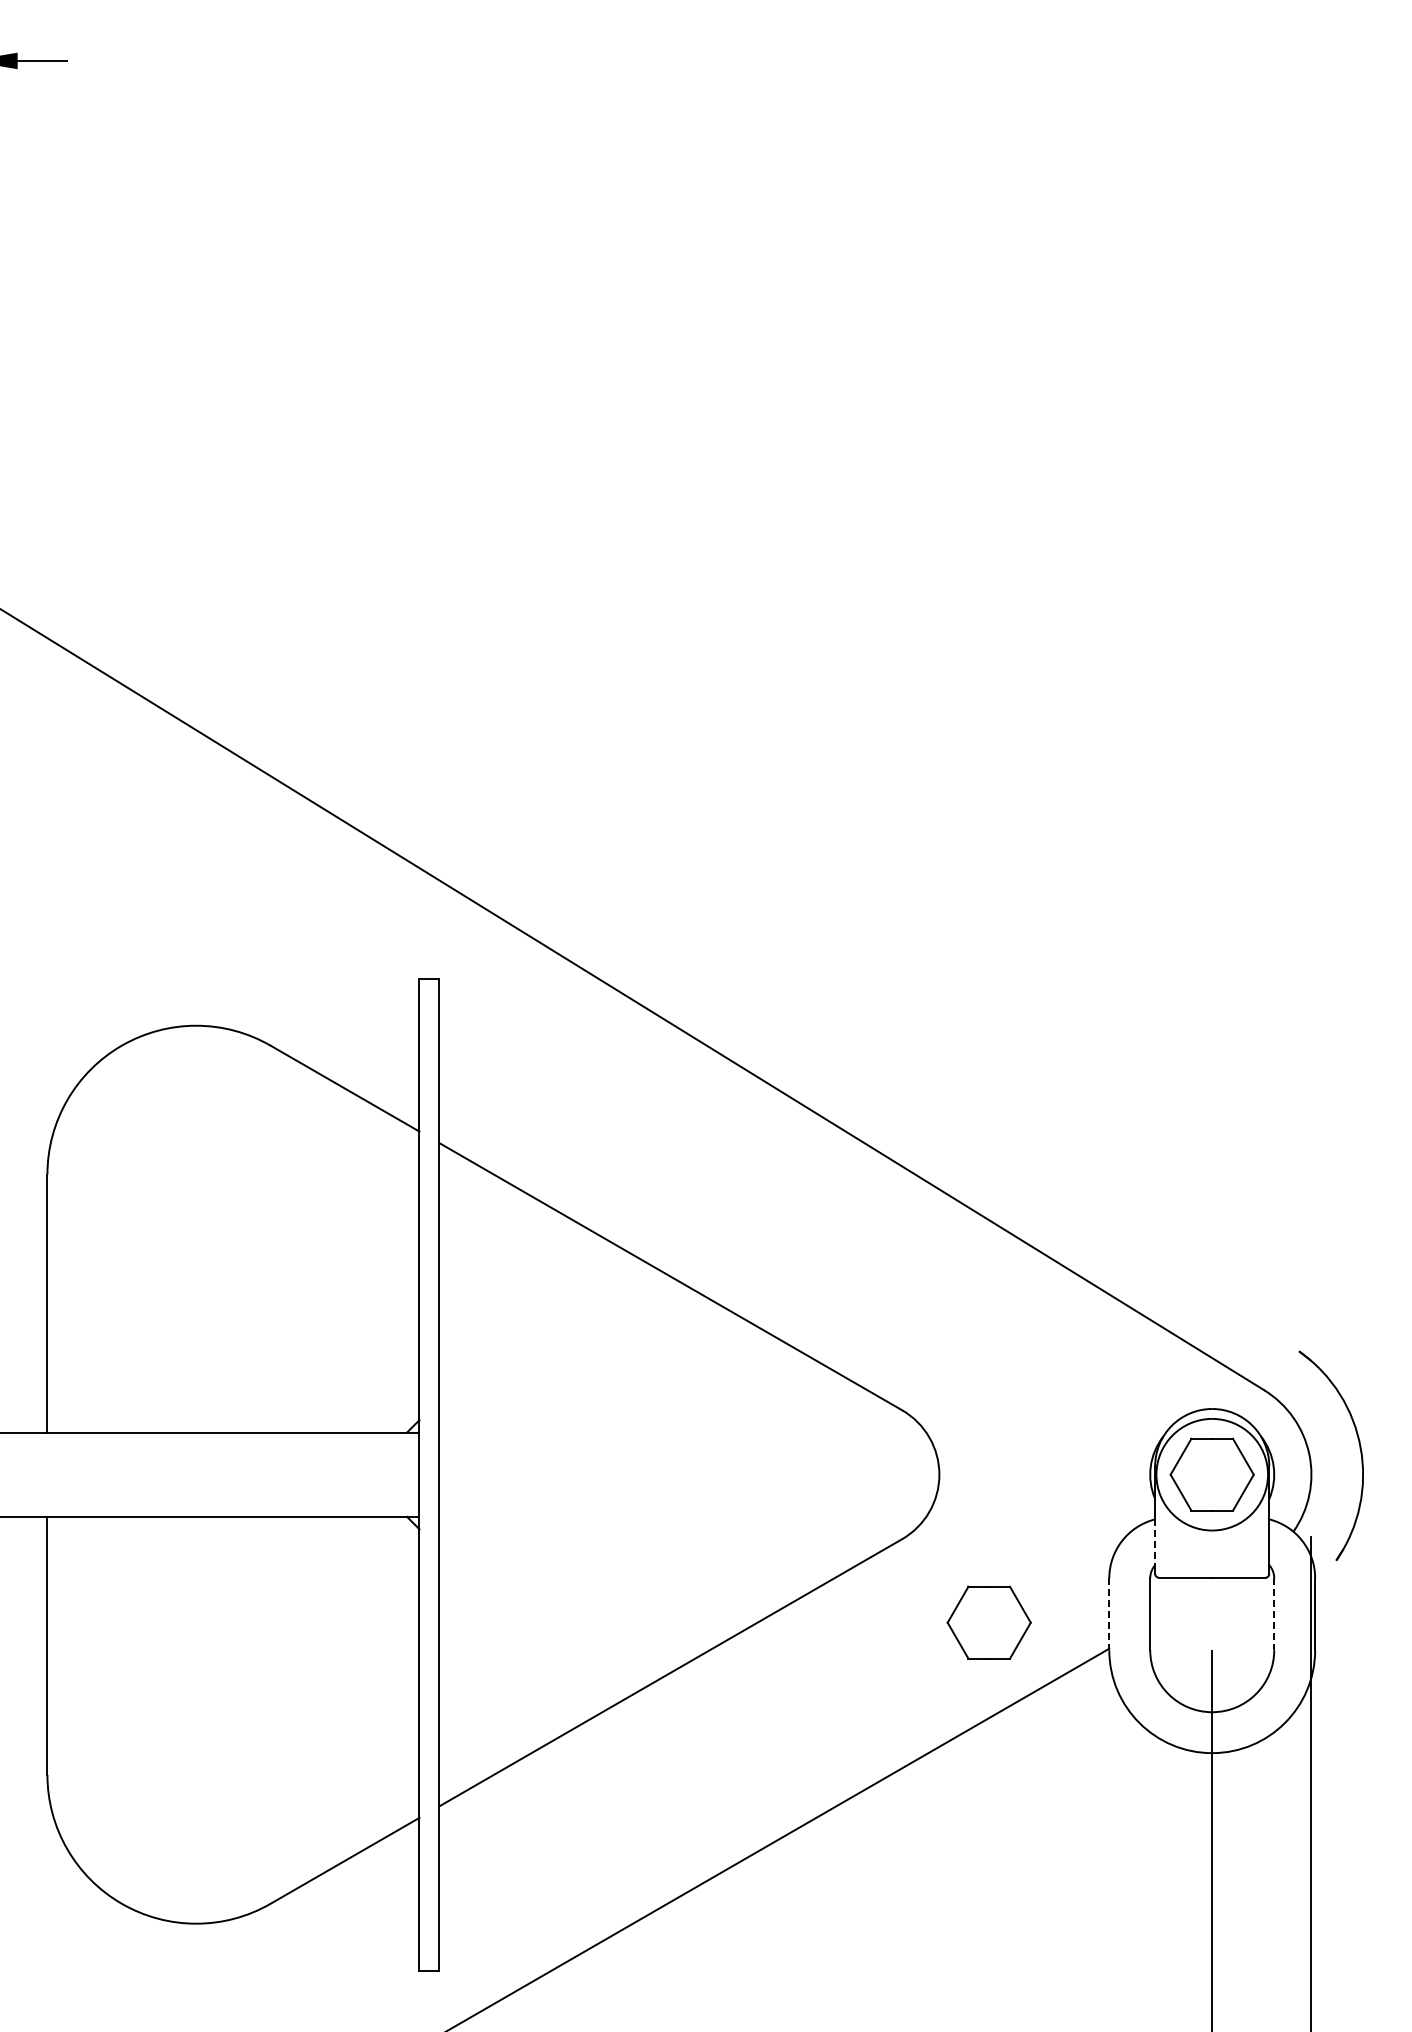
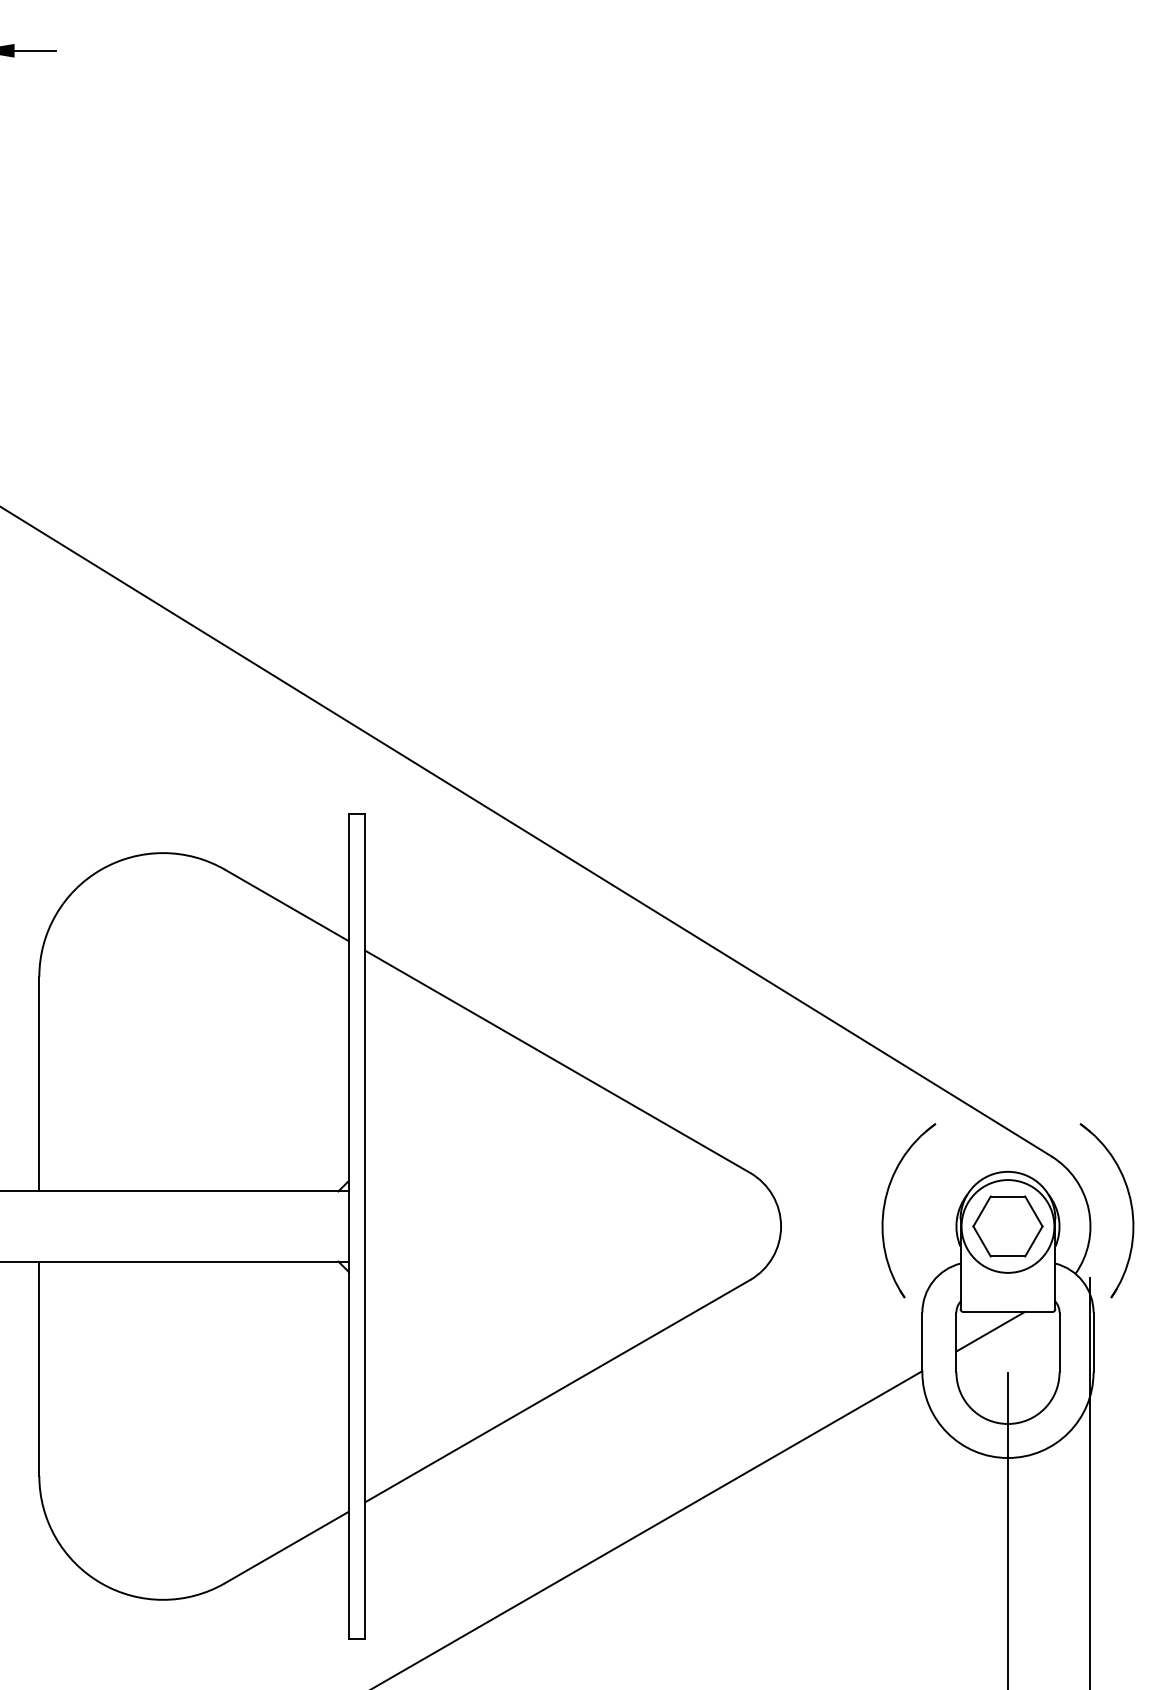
part: (1064, 1451) -> (885, 1207), added
line: (1155, 1542) -> (960, 1282), dashed -> solid
line: (1191, 1601) -> (990, 1331), added
line: (1109, 1614) -> (922, 1342), dashed -> solid
line: (1274, 1614) -> (1059, 1342), dashed -> solid
part: (988, 1622) -> (821, 1349), removed

